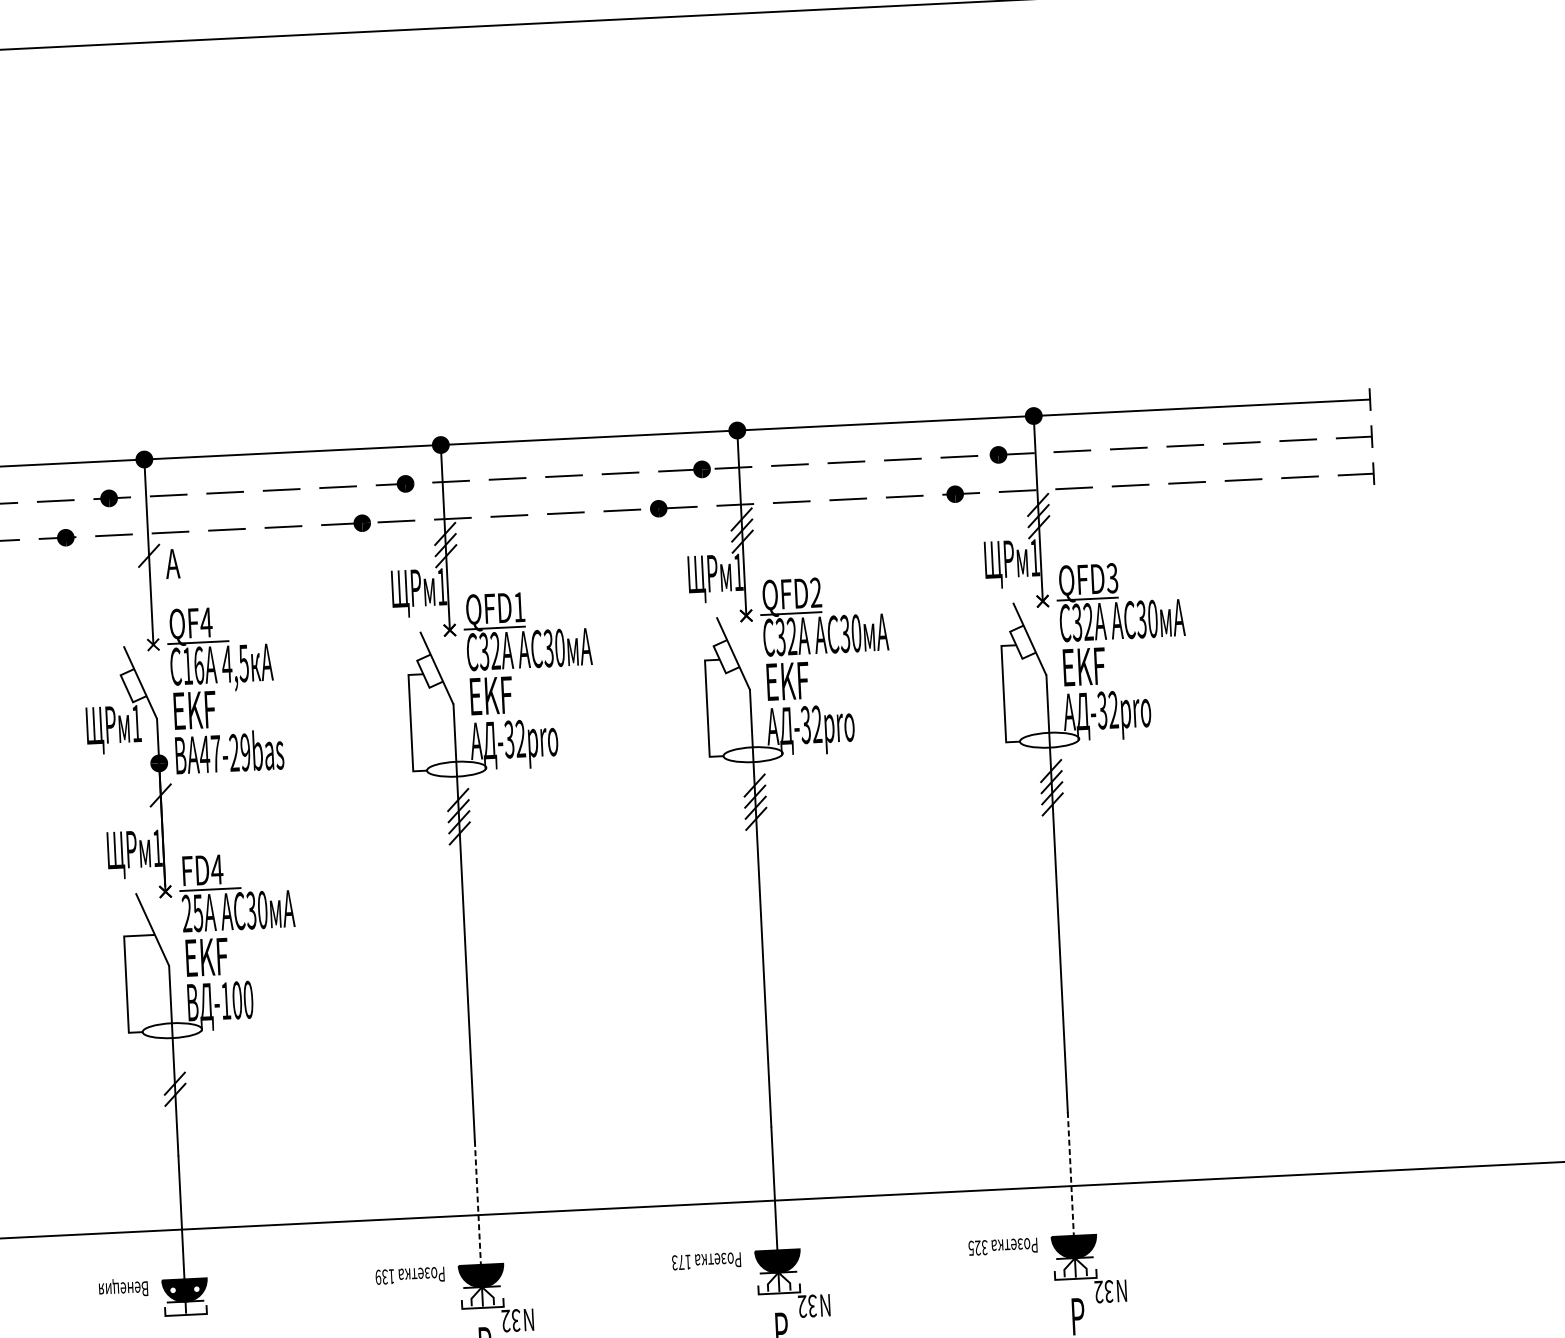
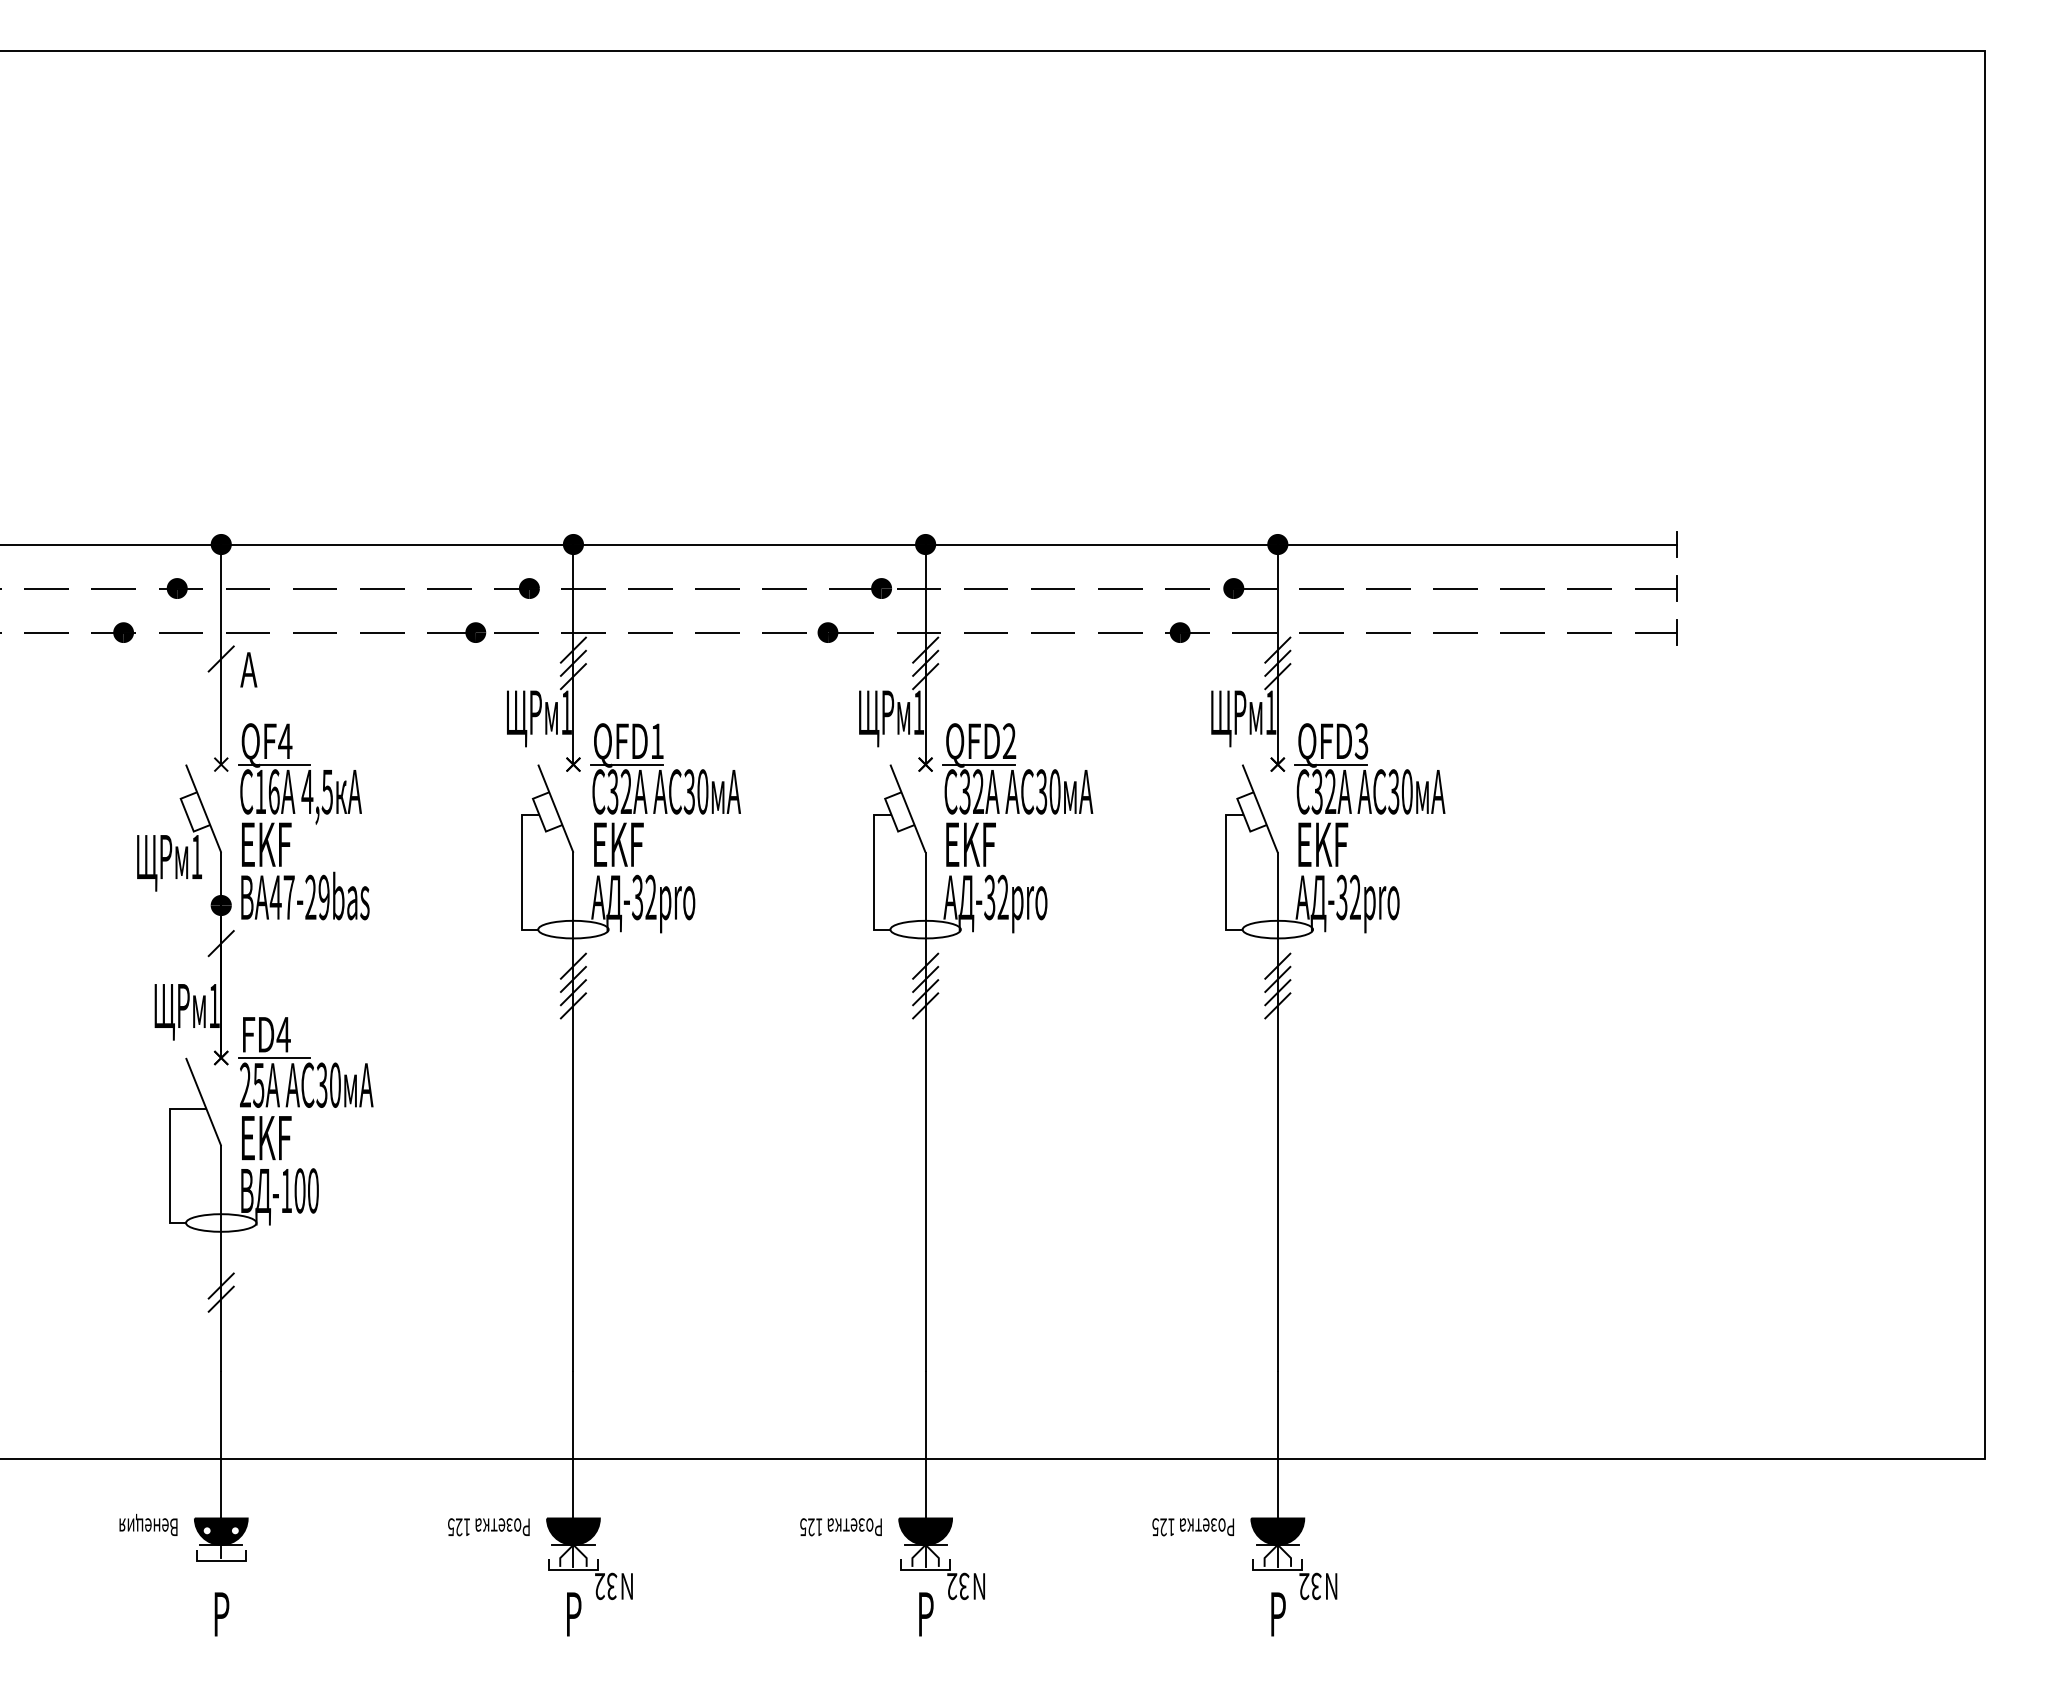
line: (1070, 1173) -> (1277, 1444), dashed -> solid
line: (477, 1202) -> (573, 1444), dashed -> solid
text: (984, 1247) -> (1171, 1527), 325 -> 125
text: (678, 1262) -> (807, 1527), 173 -> 125
text: (382, 1277) -> (455, 1527), 139 -> 125

